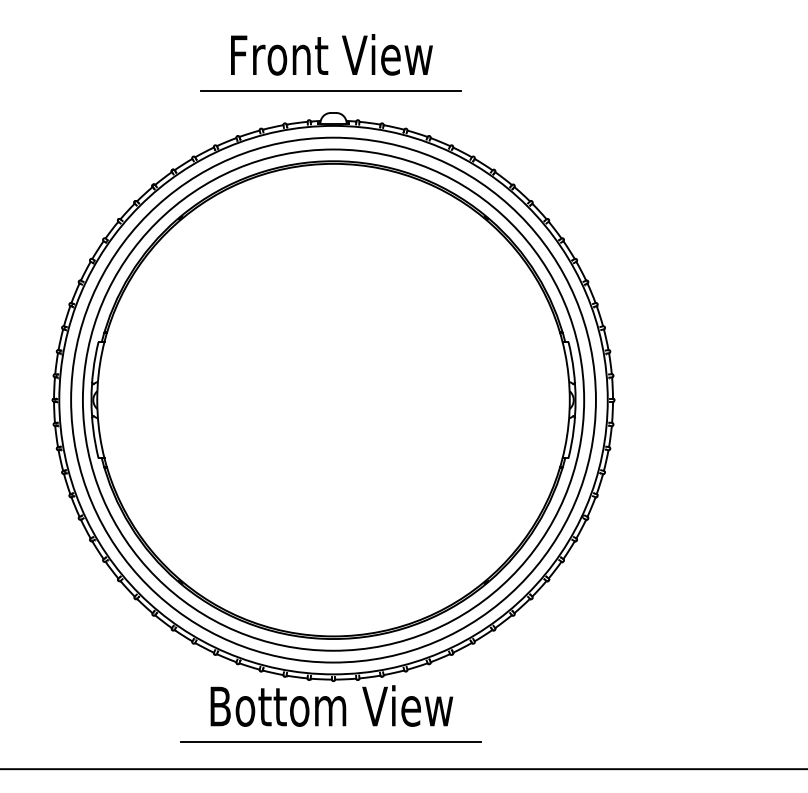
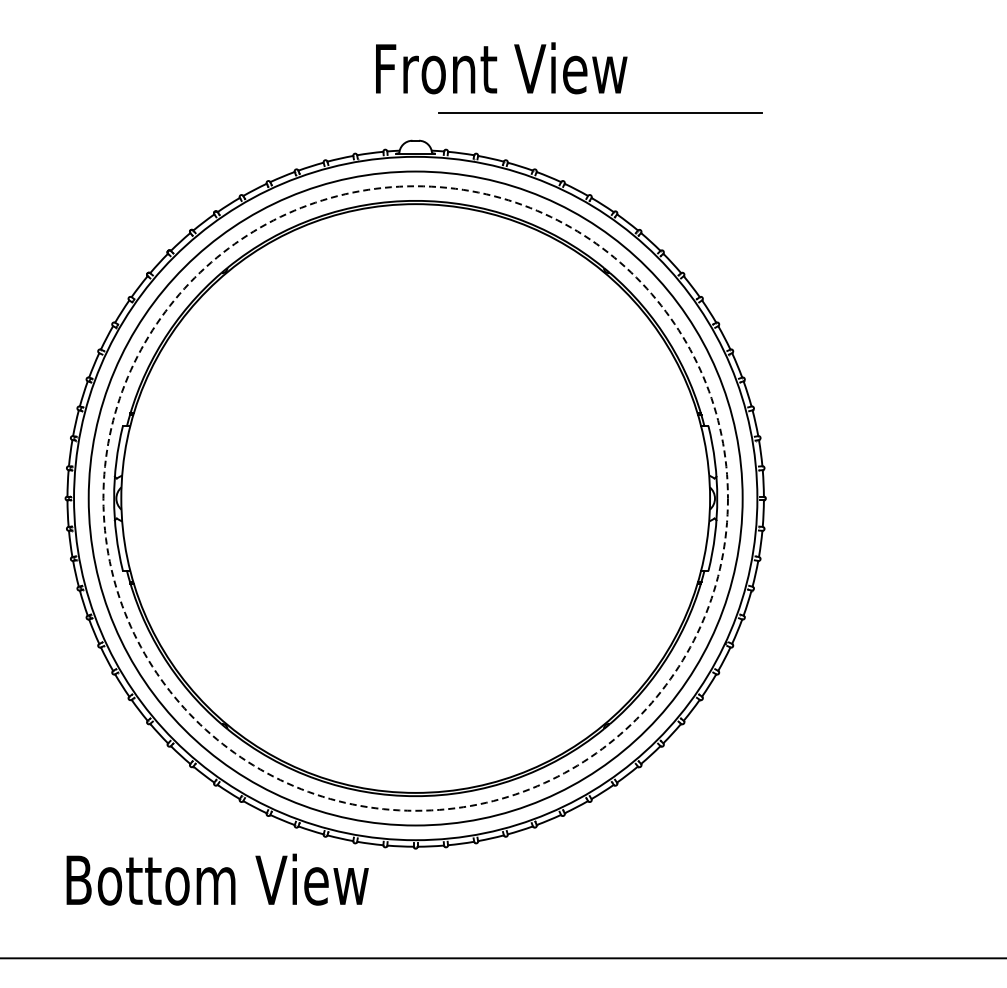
text: (331, 54) -> (501, 68), moved
line: (330, 90) -> (600, 112), moved
circle: (333, 400) -> (415, 498), solid -> dashed
text: (331, 705) -> (217, 879), moved
line: (330, 742) -> (411, 924), removed

